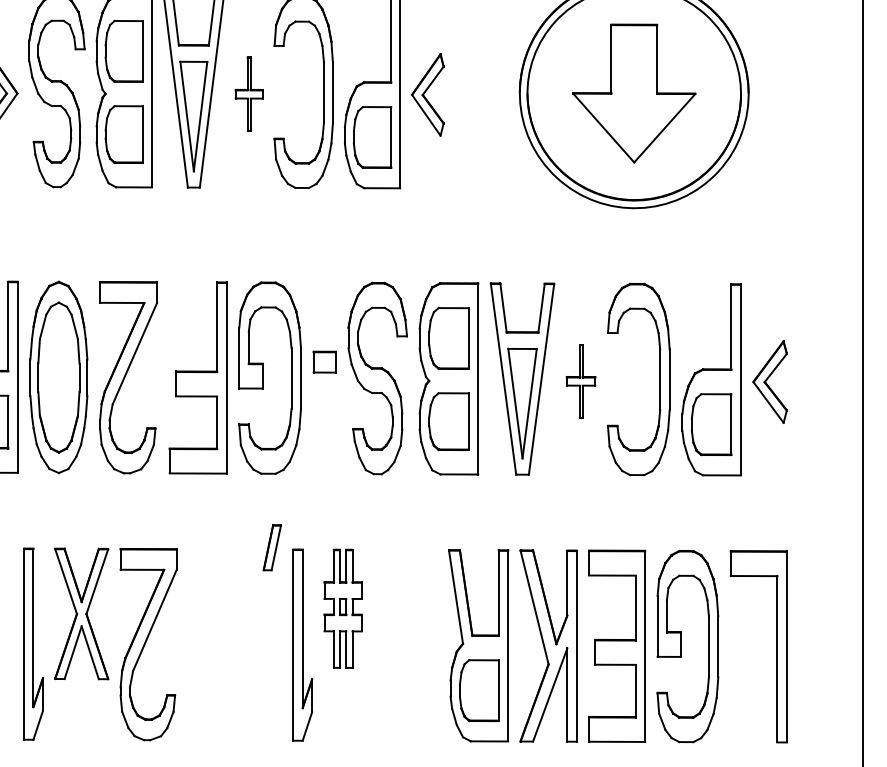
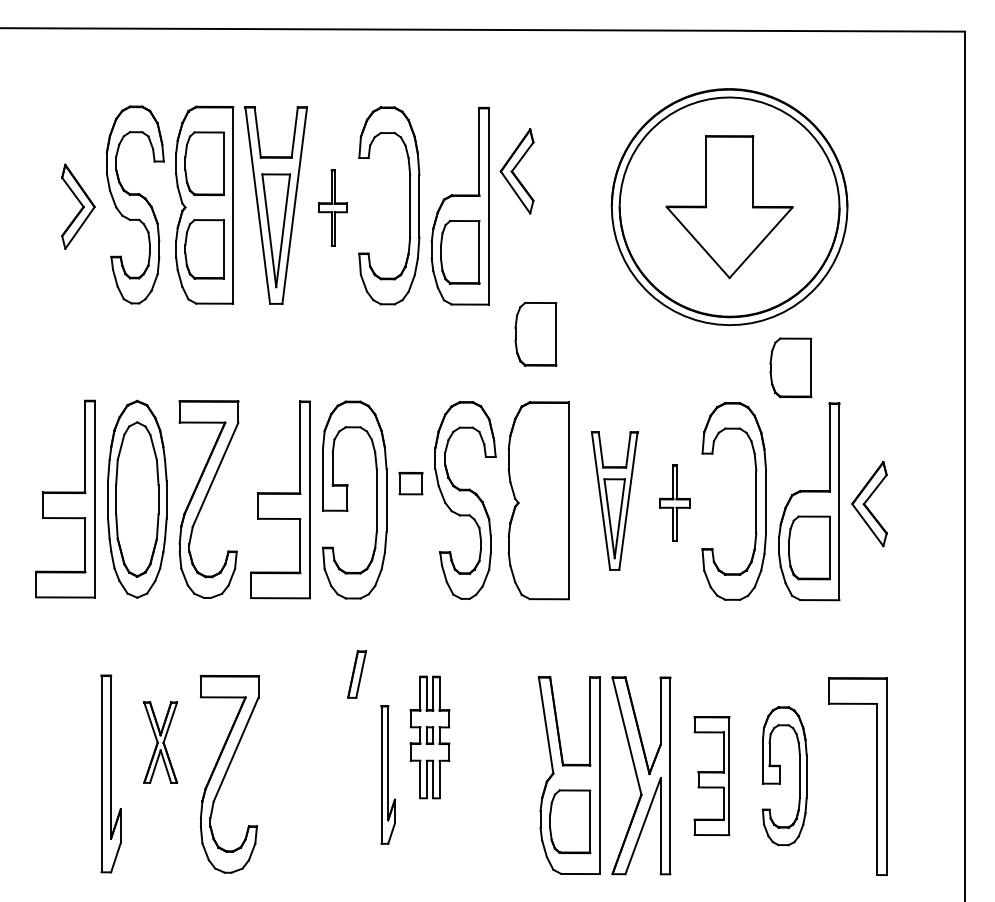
part: (427, 94) -> (516, 171), moved
part: (448, 337) -> (535, 333), moved
part: (522, 378) -> (614, 500), size x0.7
part: (448, 421) -> (790, 367), moved
part: (81, 613) -> (160, 742), size x0.6
part: (301, 644) -> (387, 774), size x0.7
part: (616, 645) -> (711, 775), size x0.6
part: (687, 645) -> (784, 775), size x0.7

